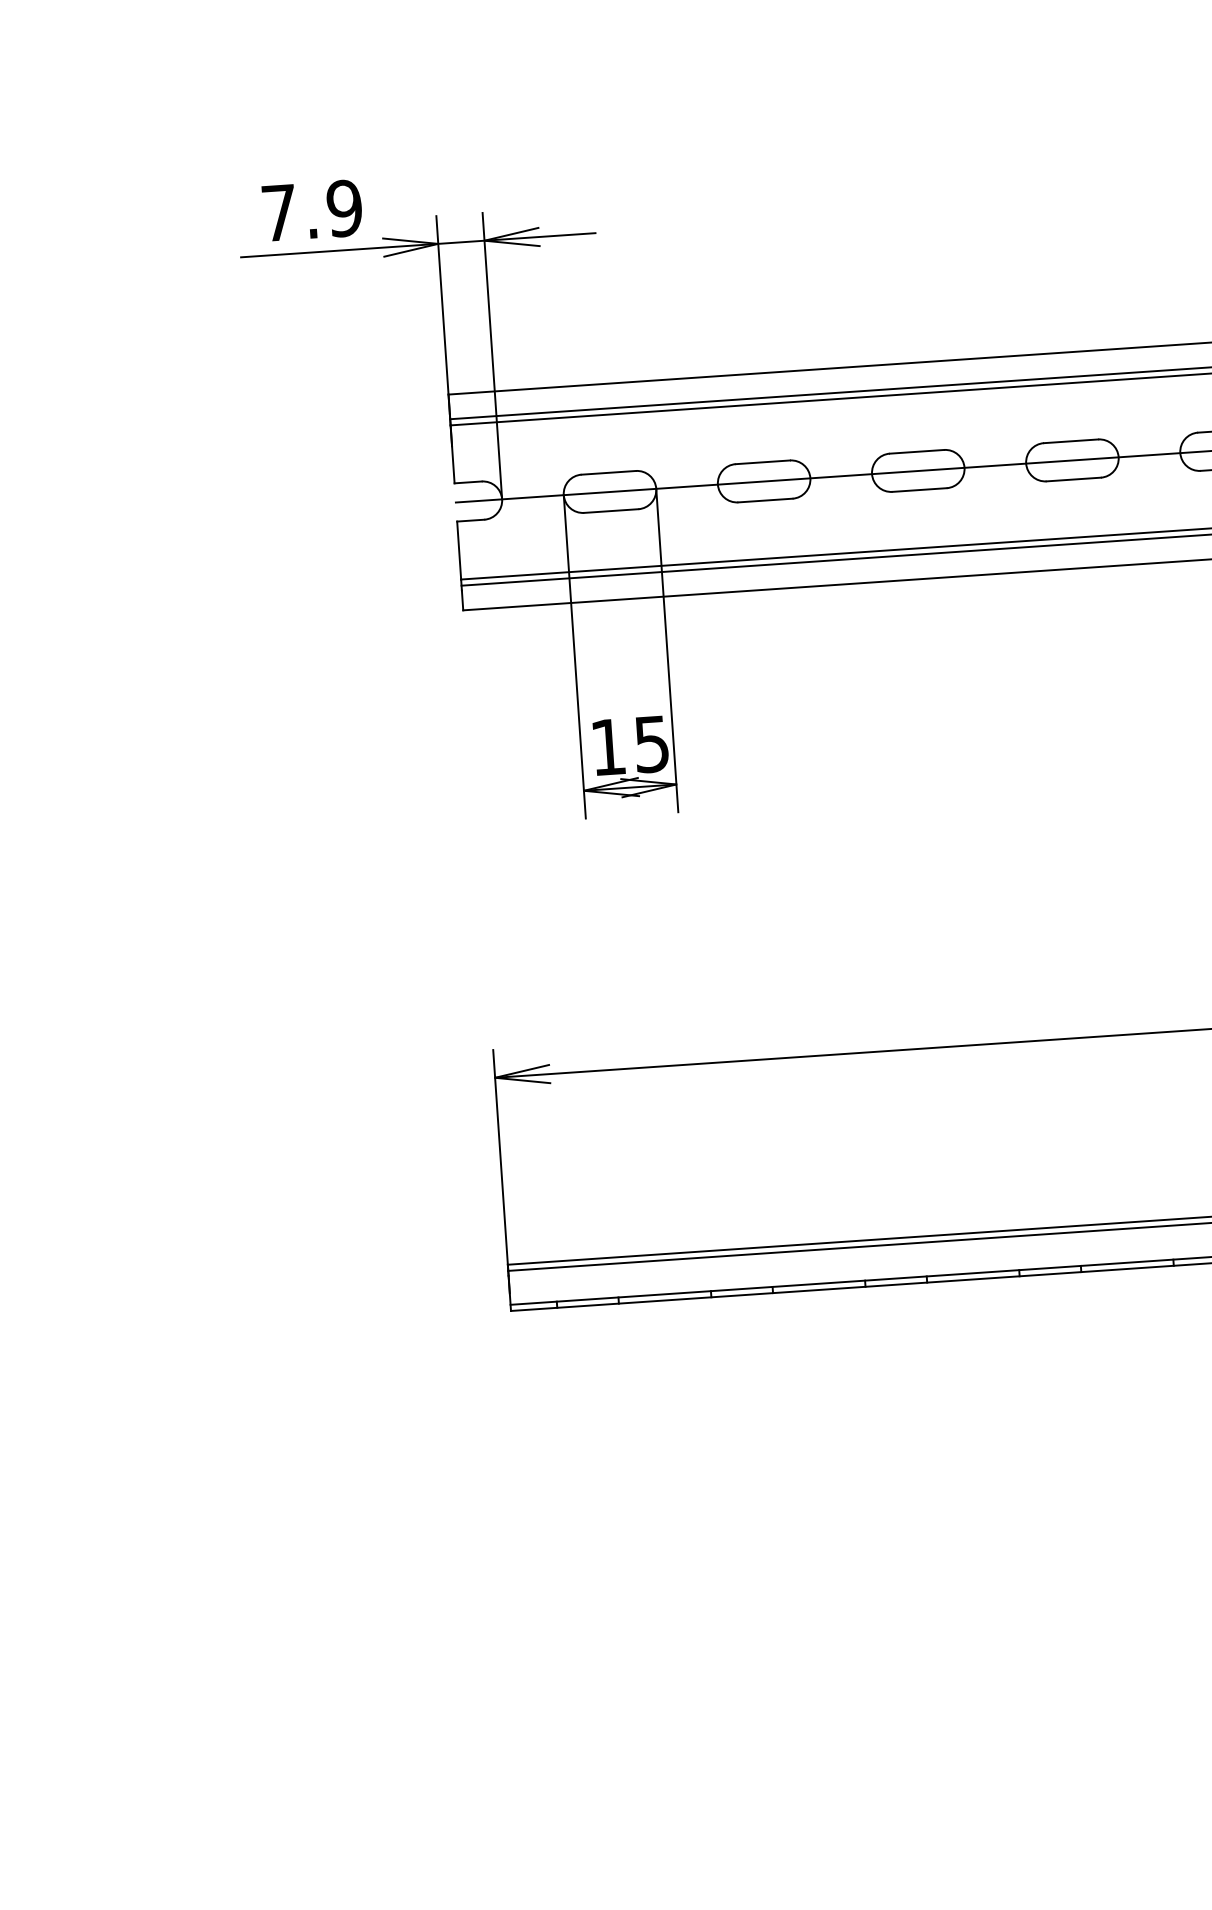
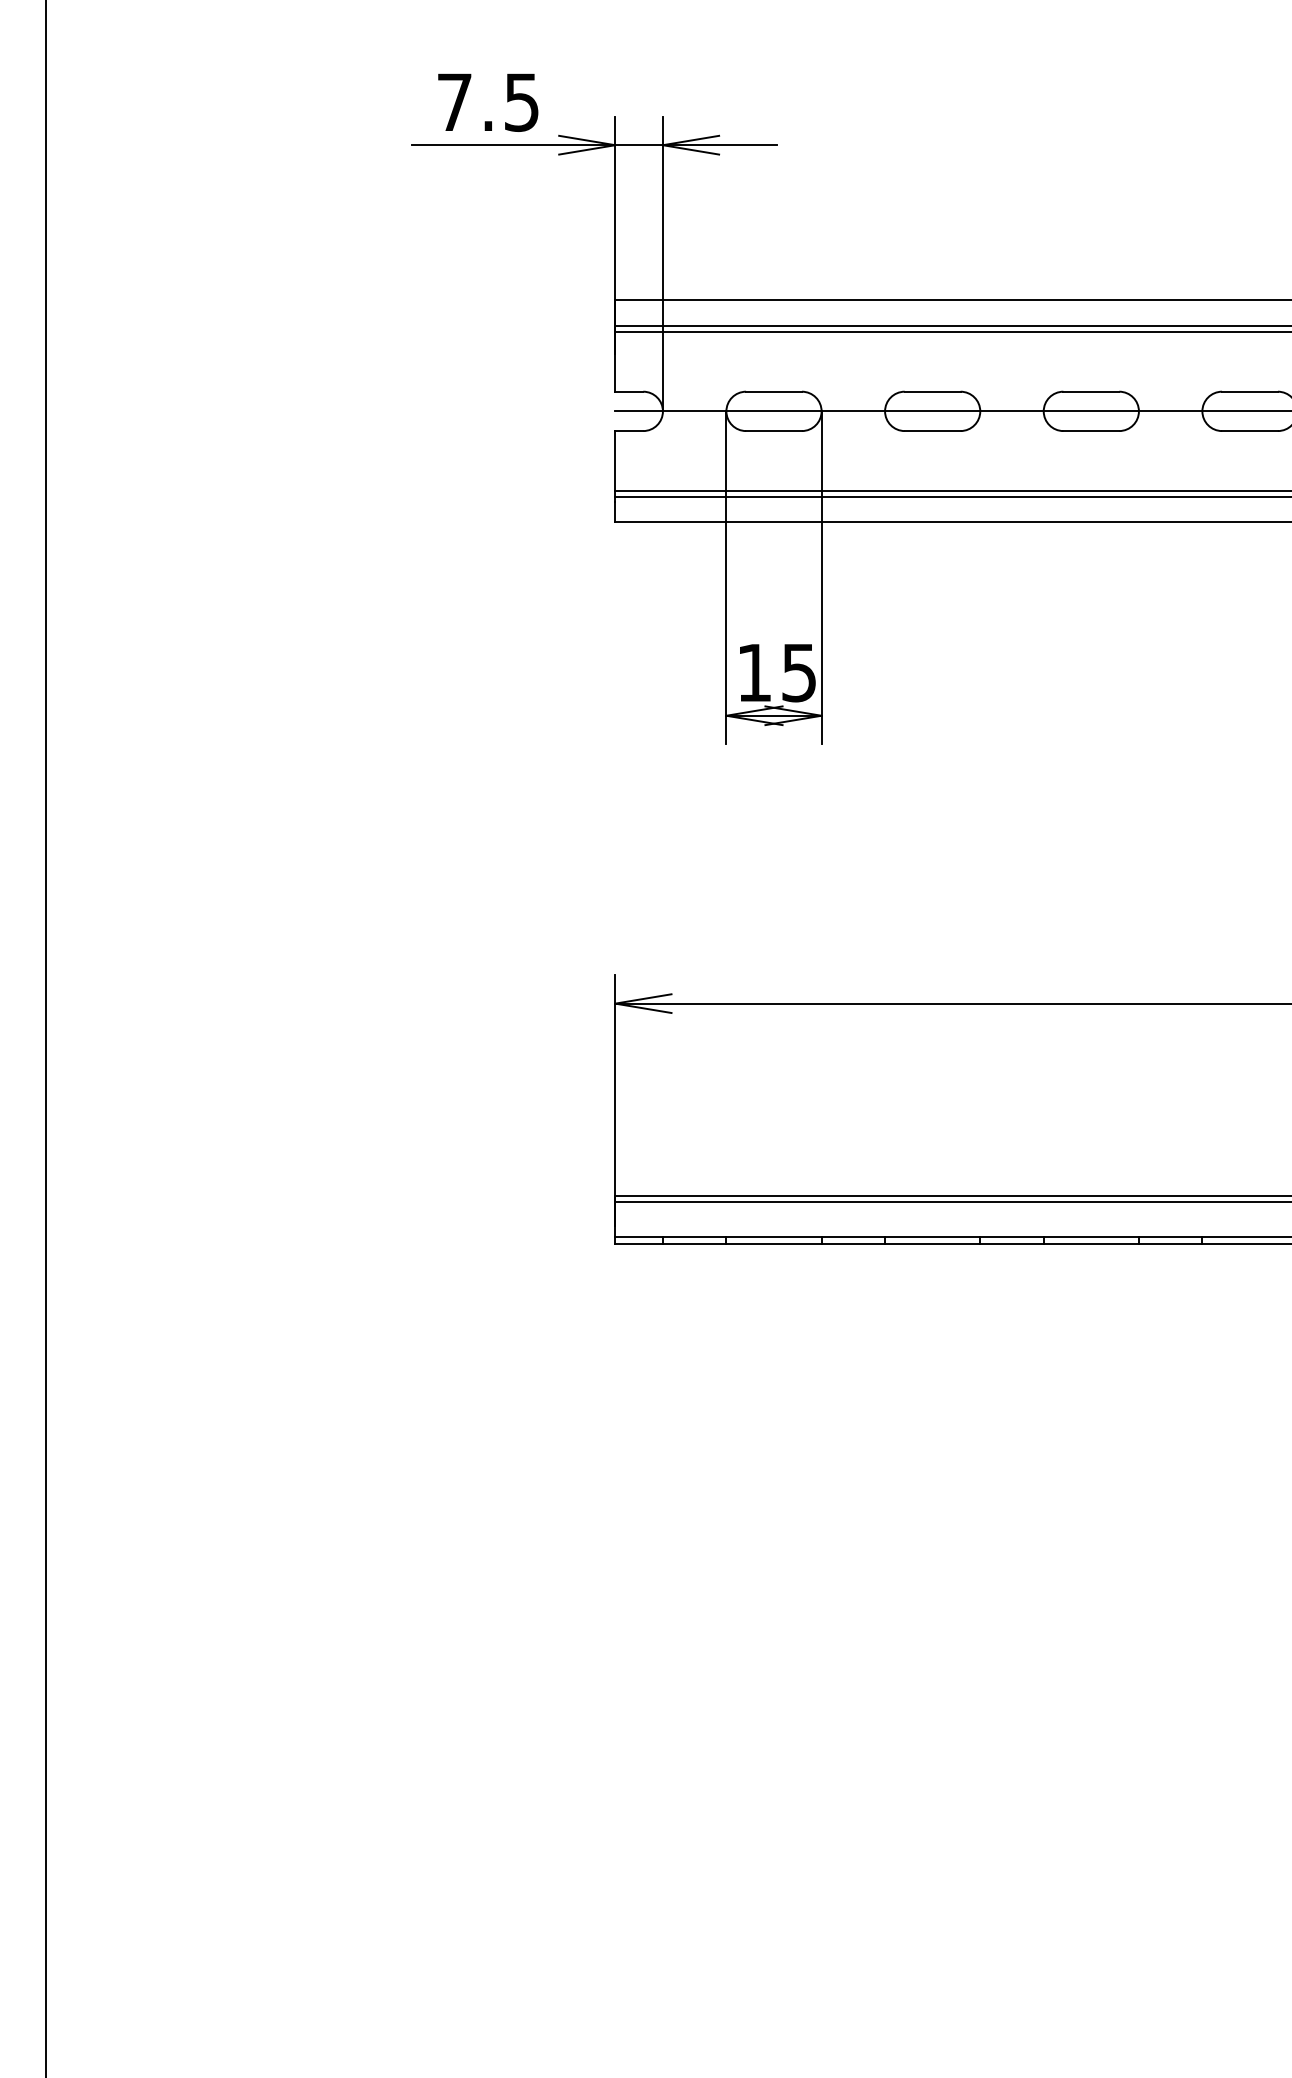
text: (344, 207) -> (521, 101), 7.9 -> 7.5

